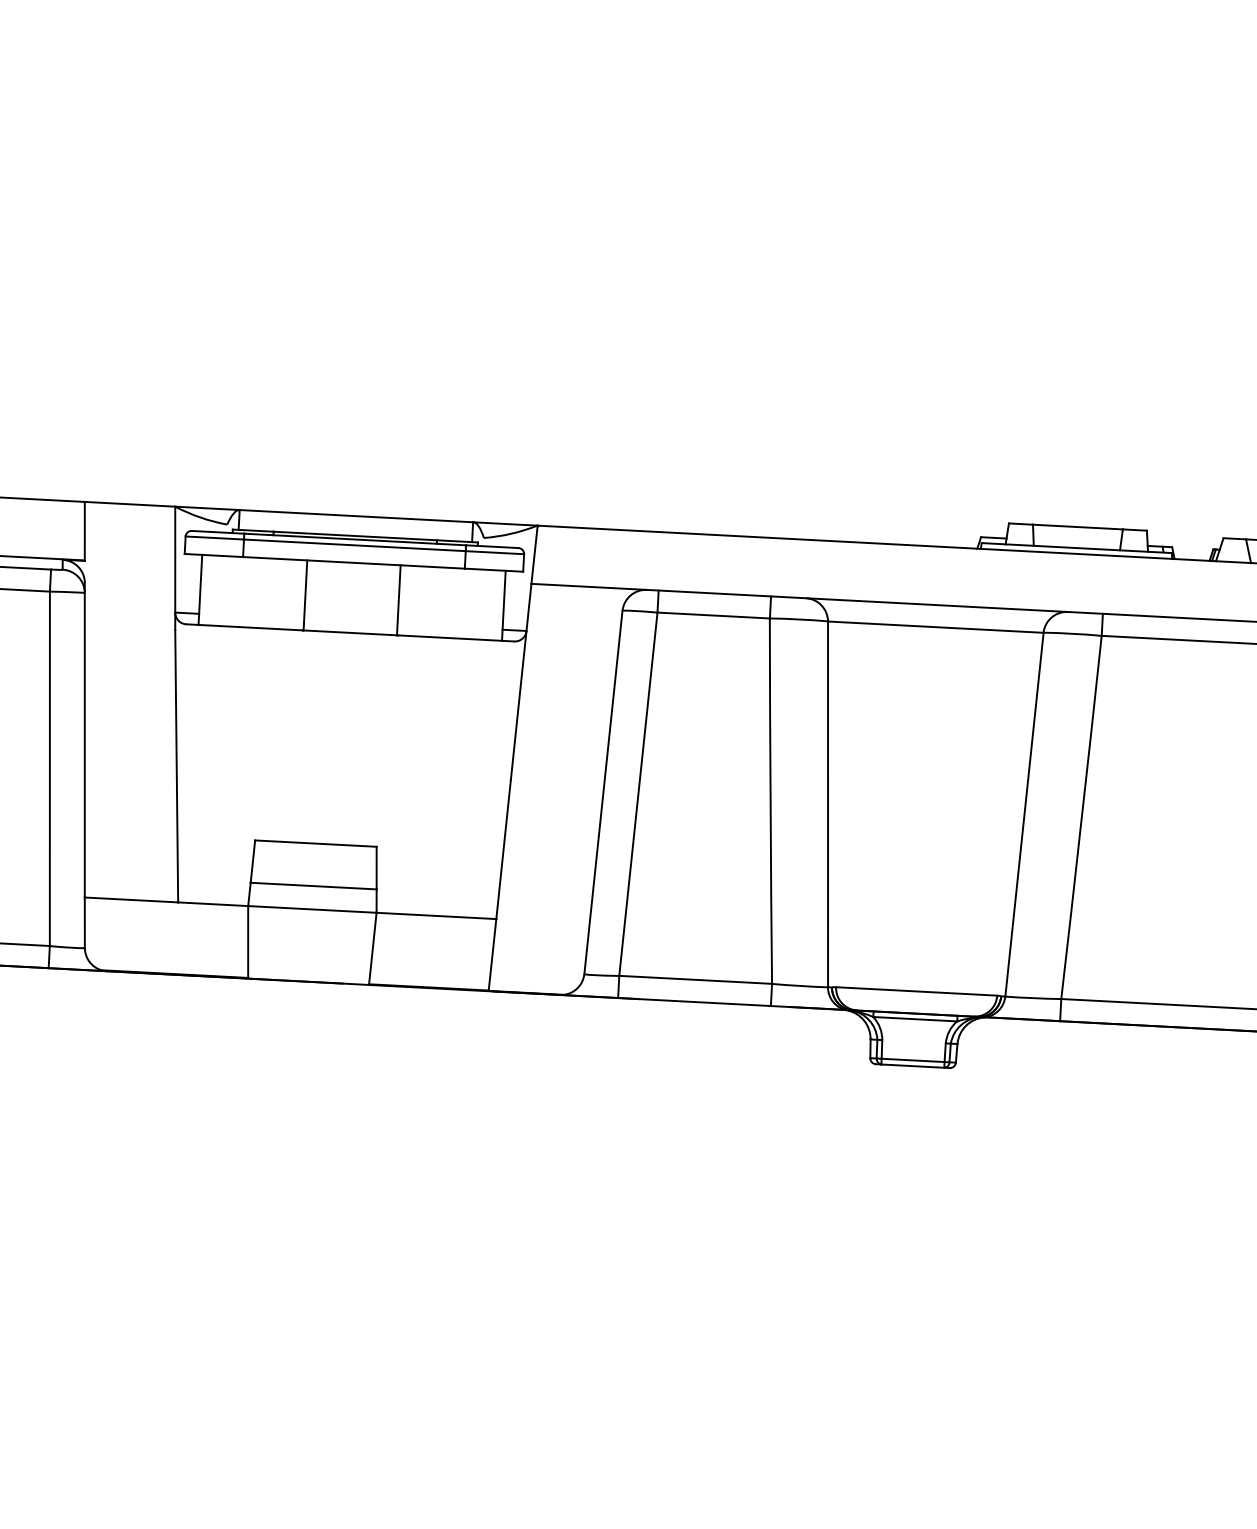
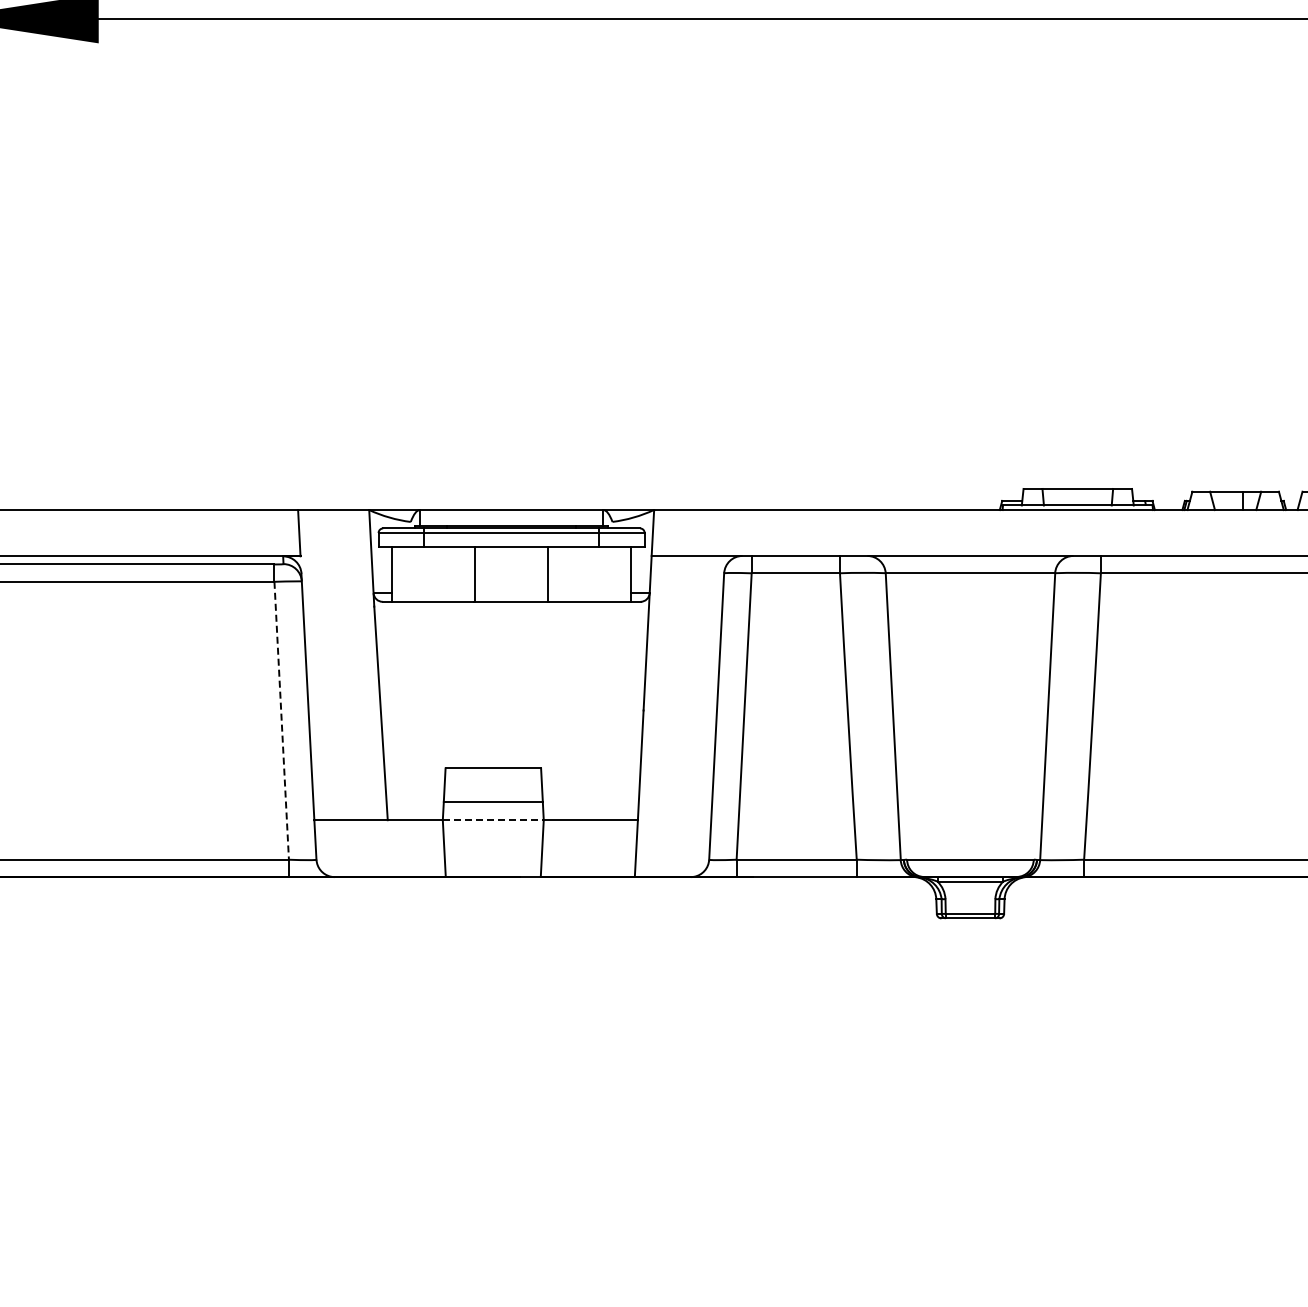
line: (49, 769) -> (281, 721), solid -> dashed
line: (312, 909) -> (493, 820), solid -> dashed

